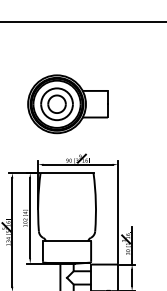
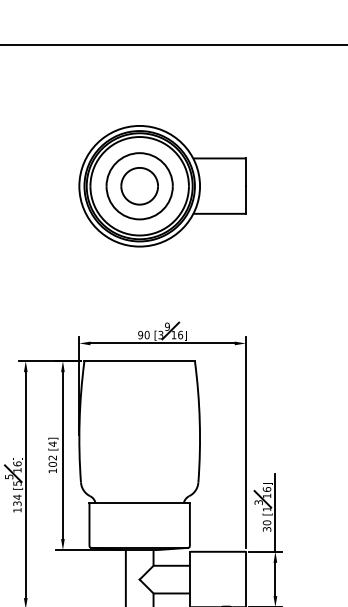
part: (67, 104) -> (161, 186), moved

